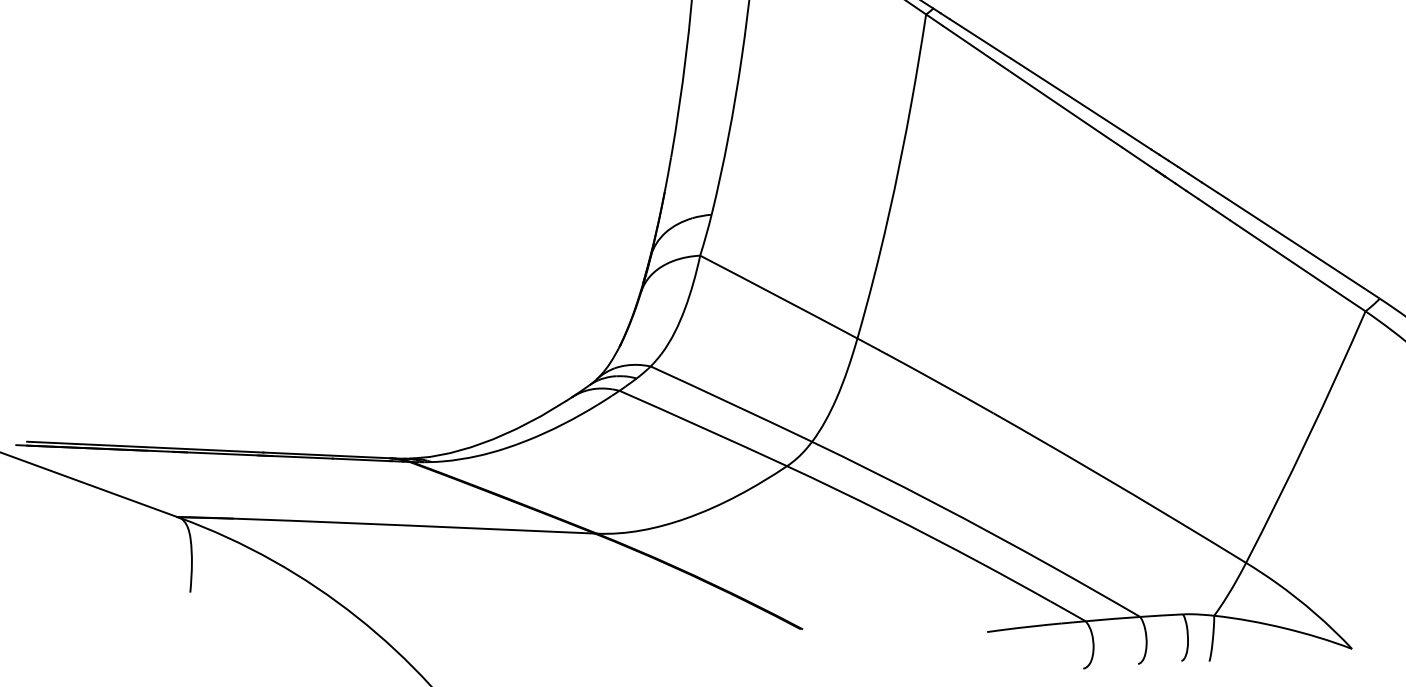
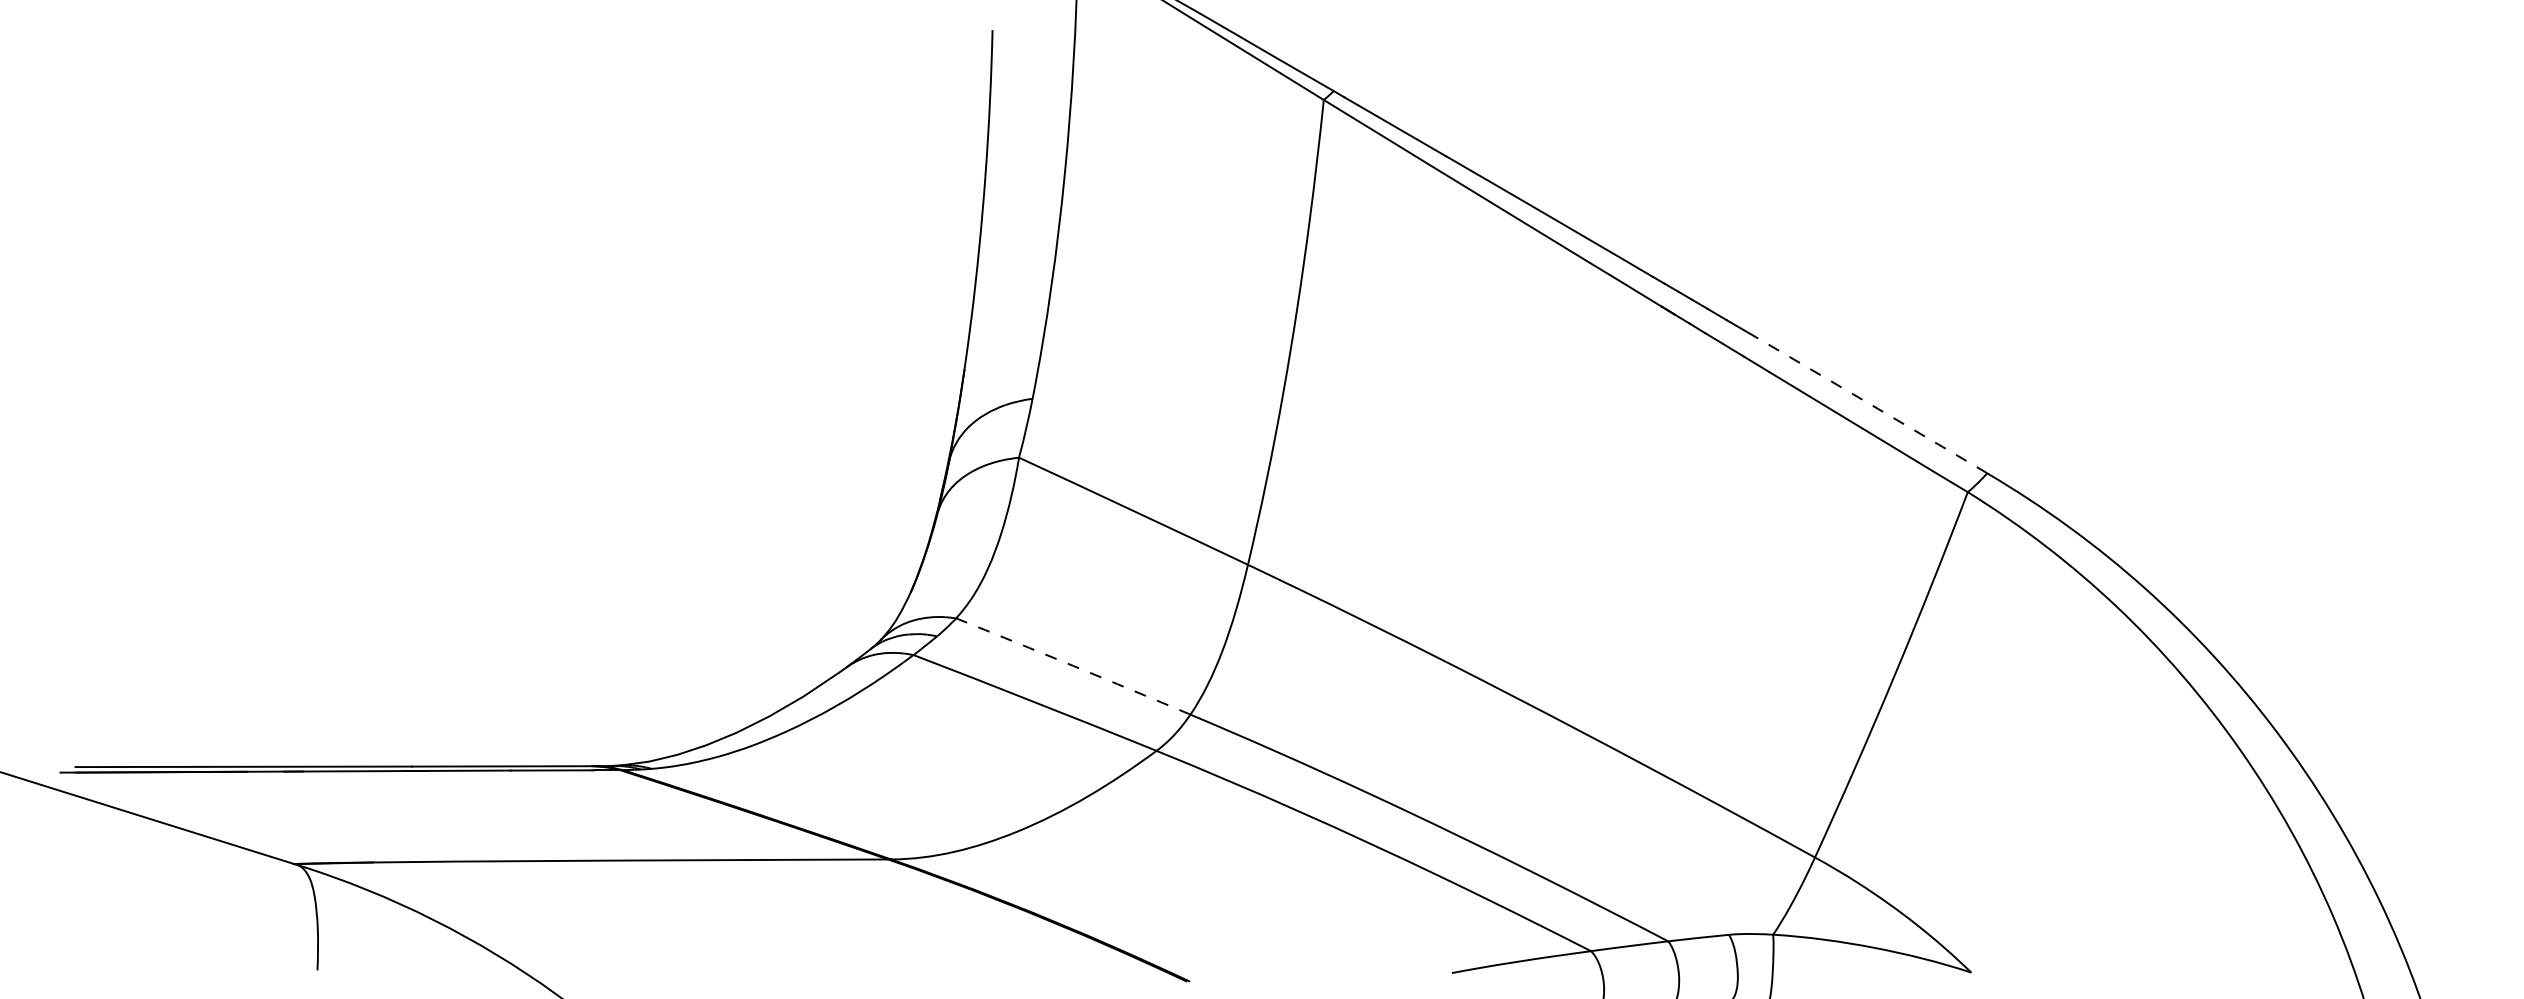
arc: (1298, 245) -> (1868, 403), solid -> dashed
arc: (731, 404) -> (1073, 666), solid -> dashed

